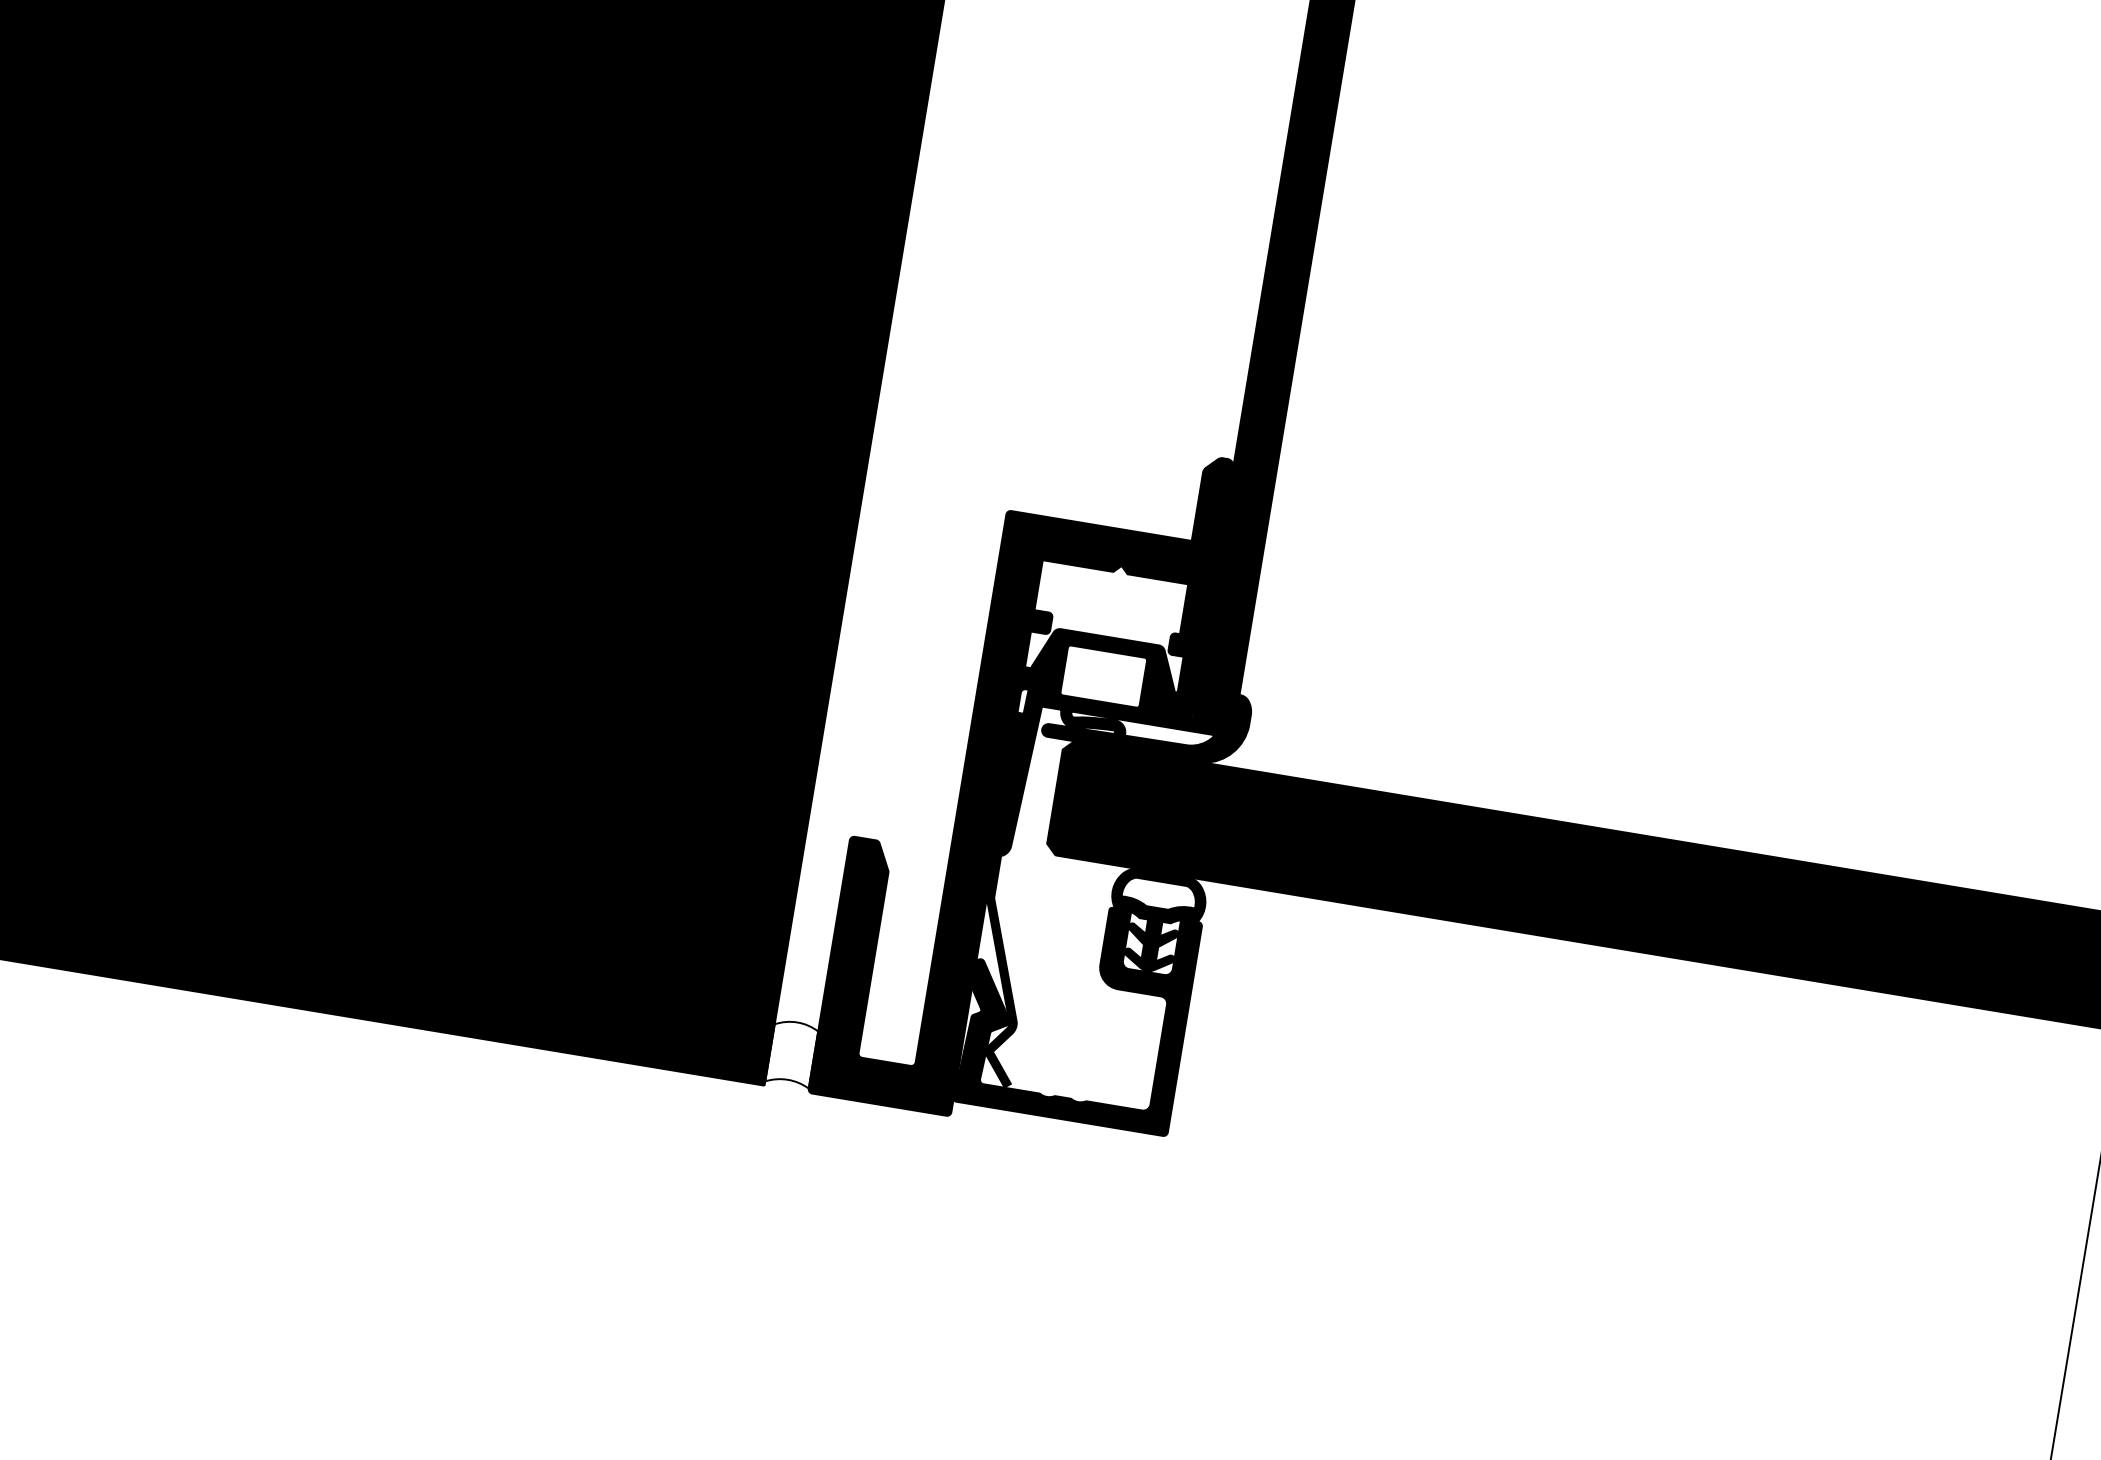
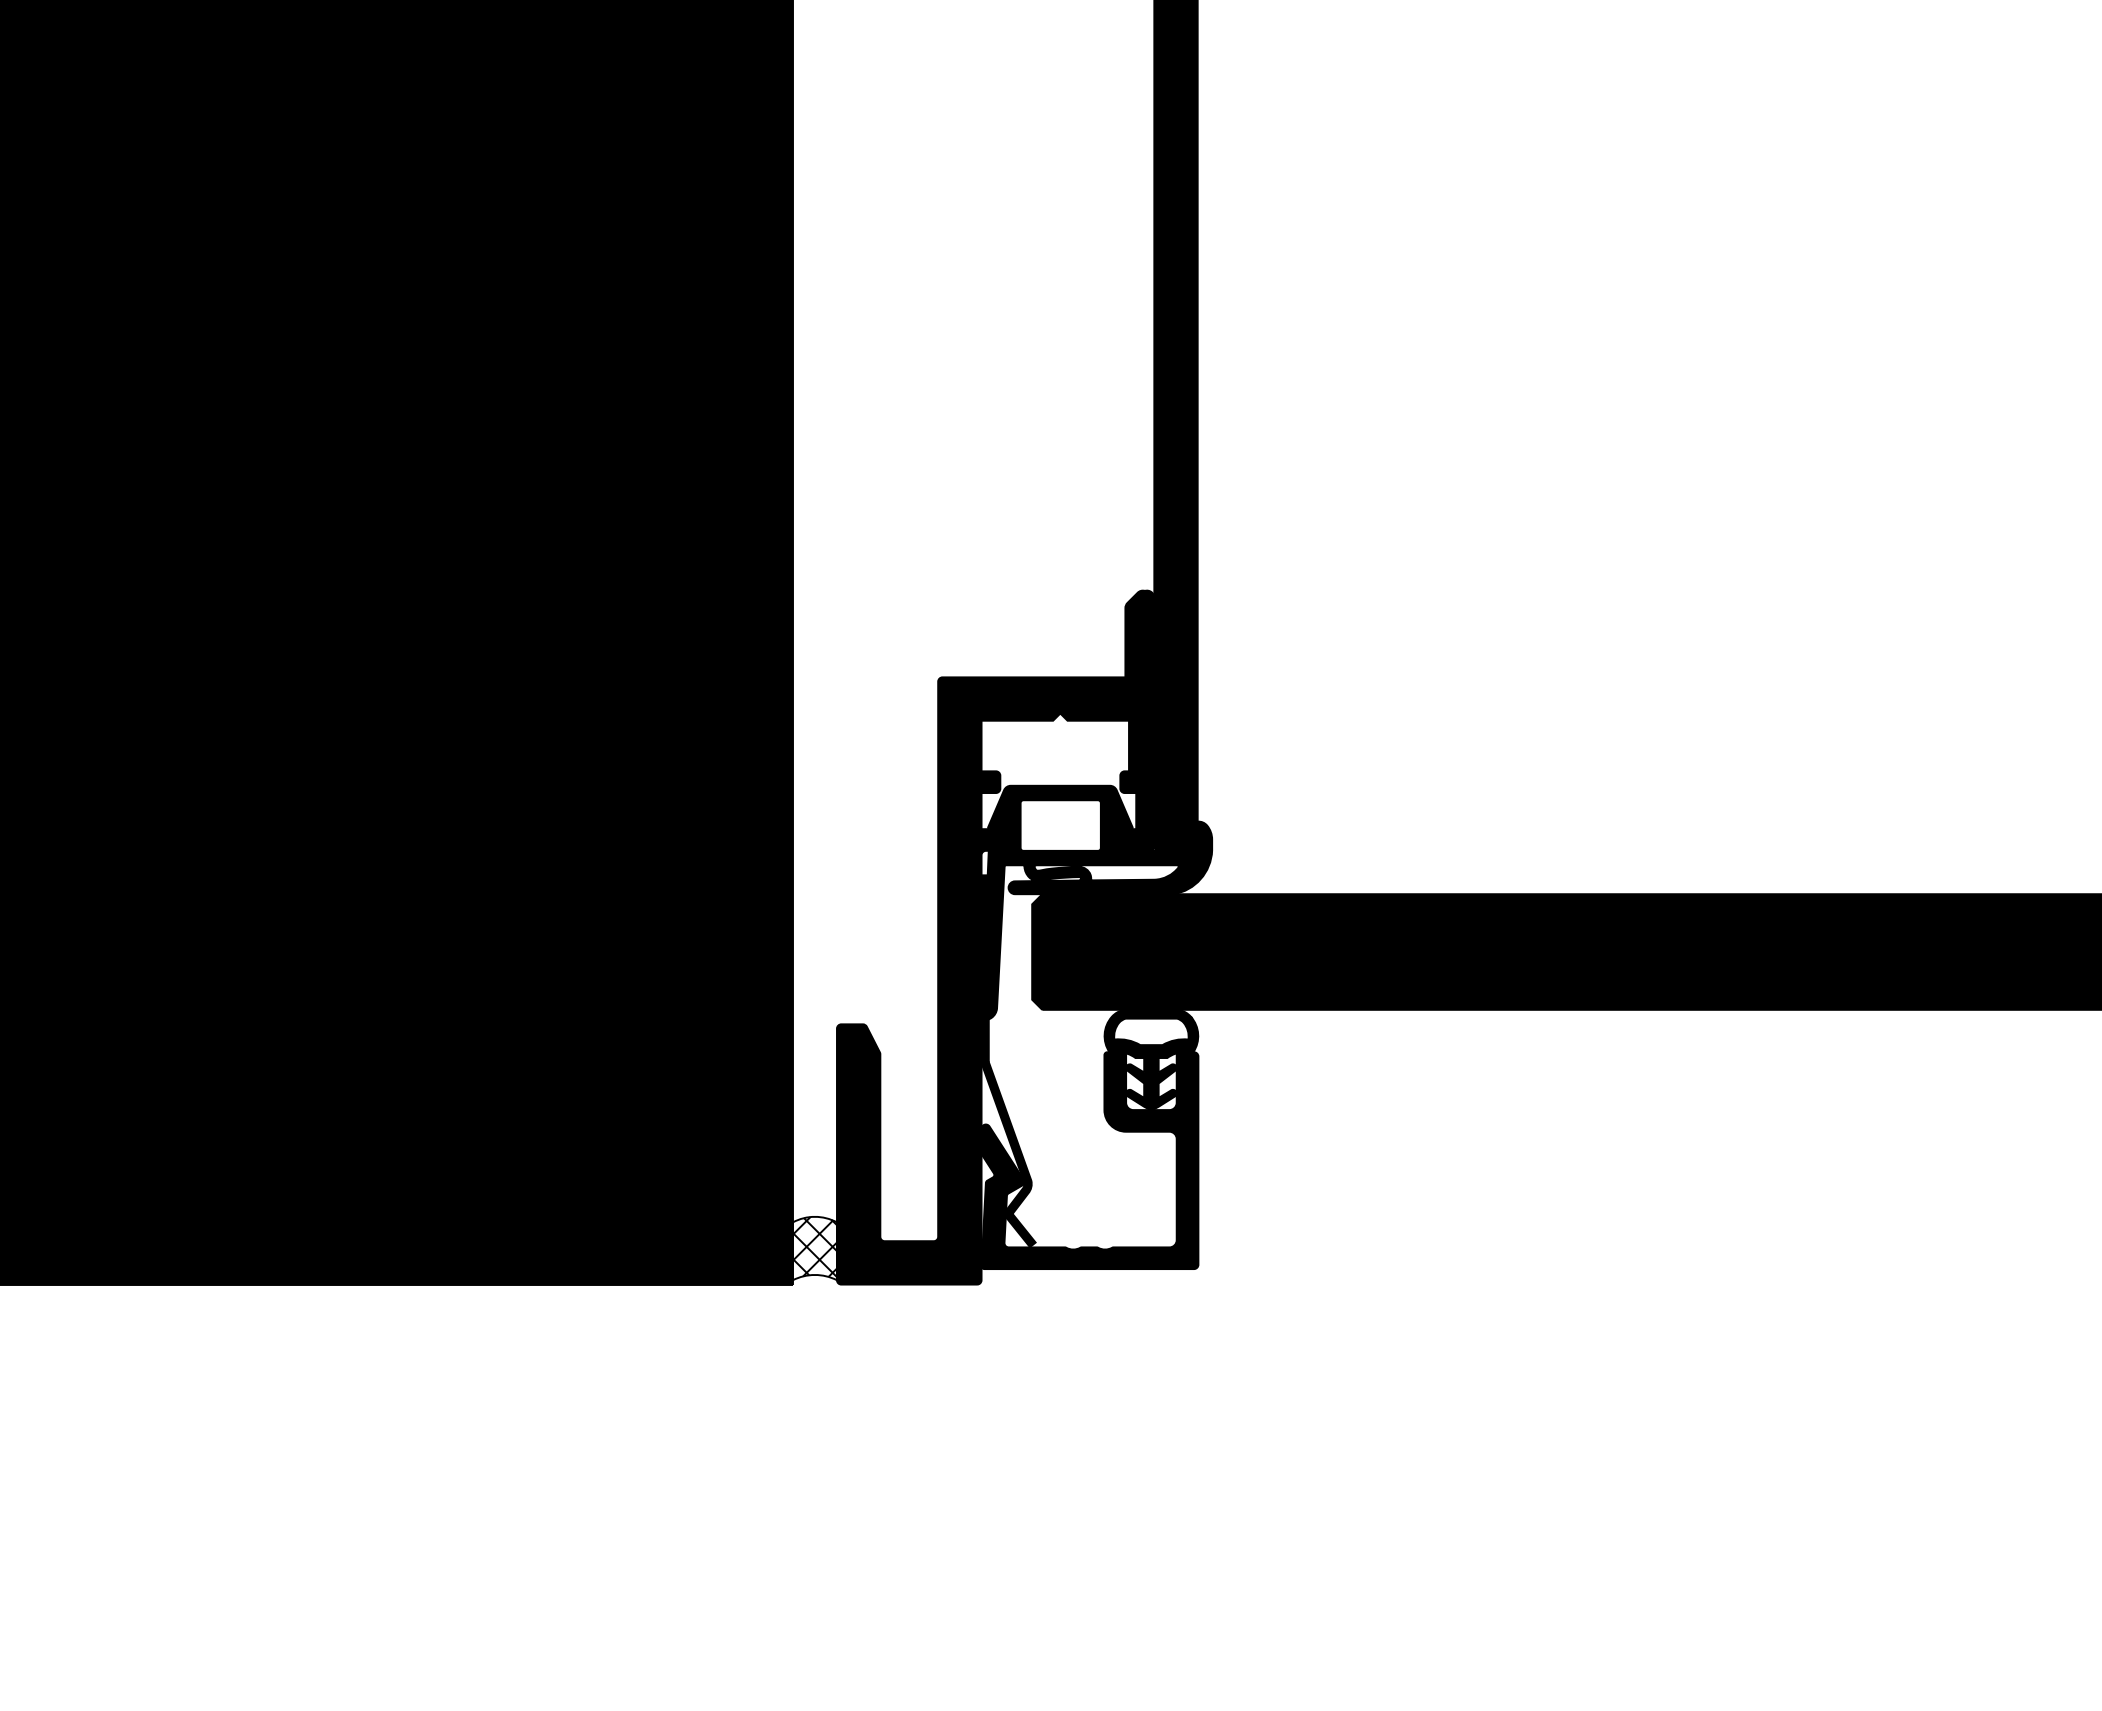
hatch: (791, 1052) -> (814, 1247), added

